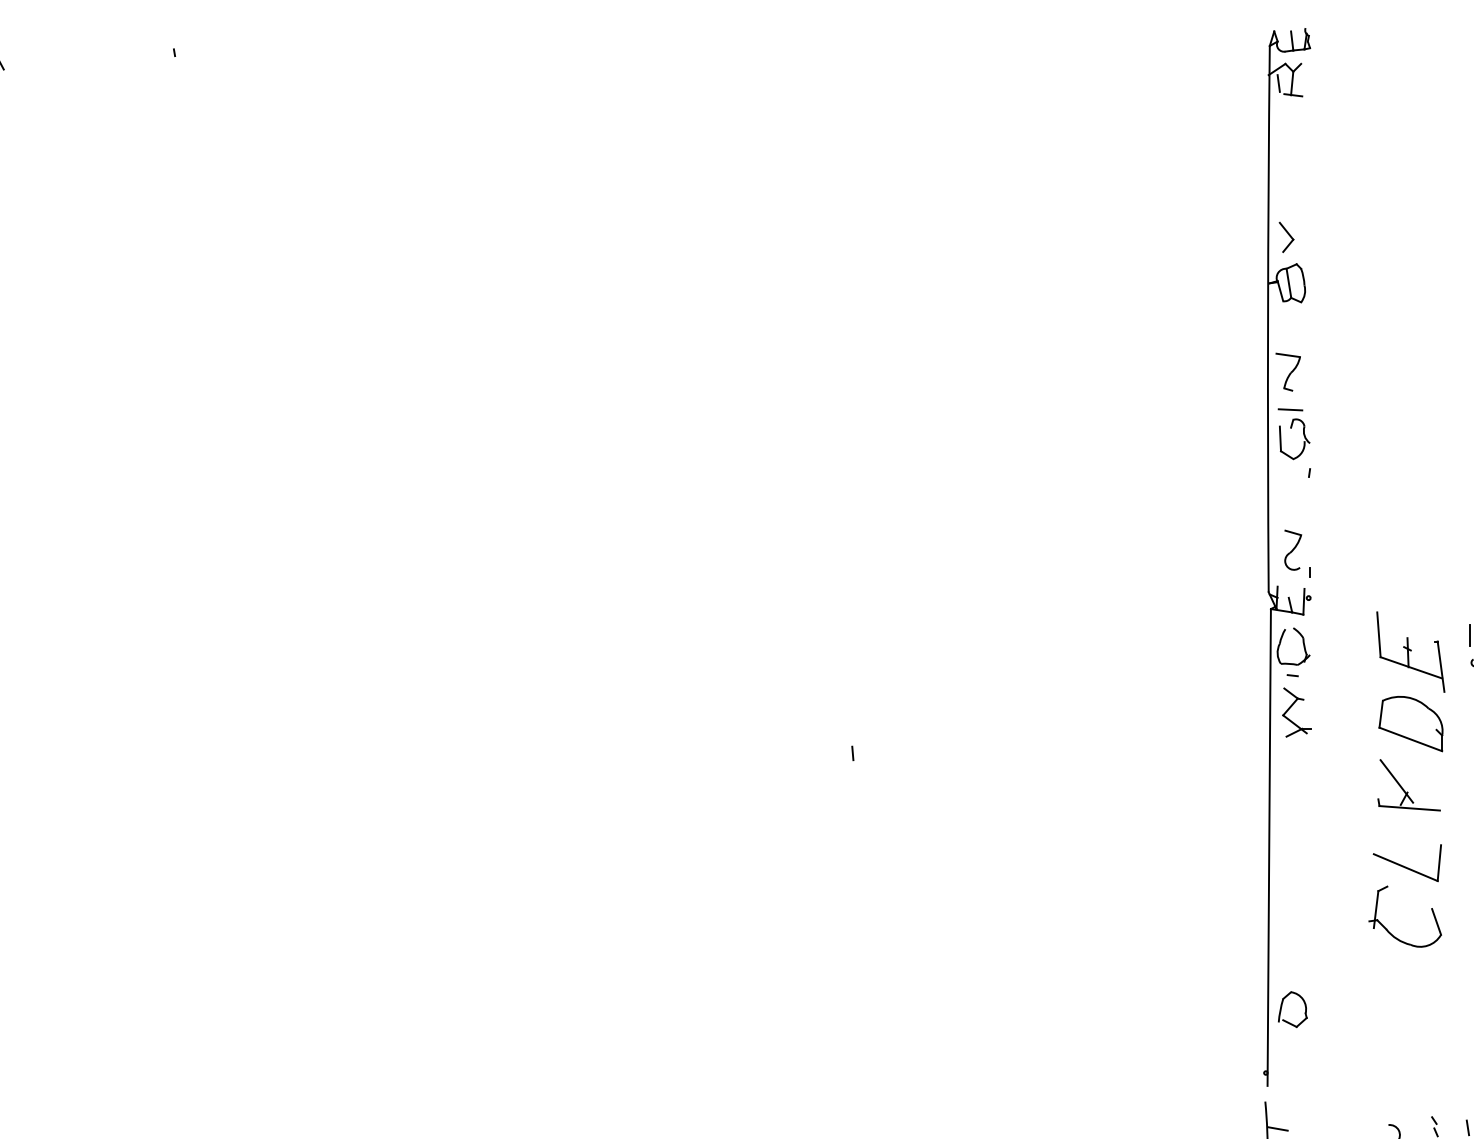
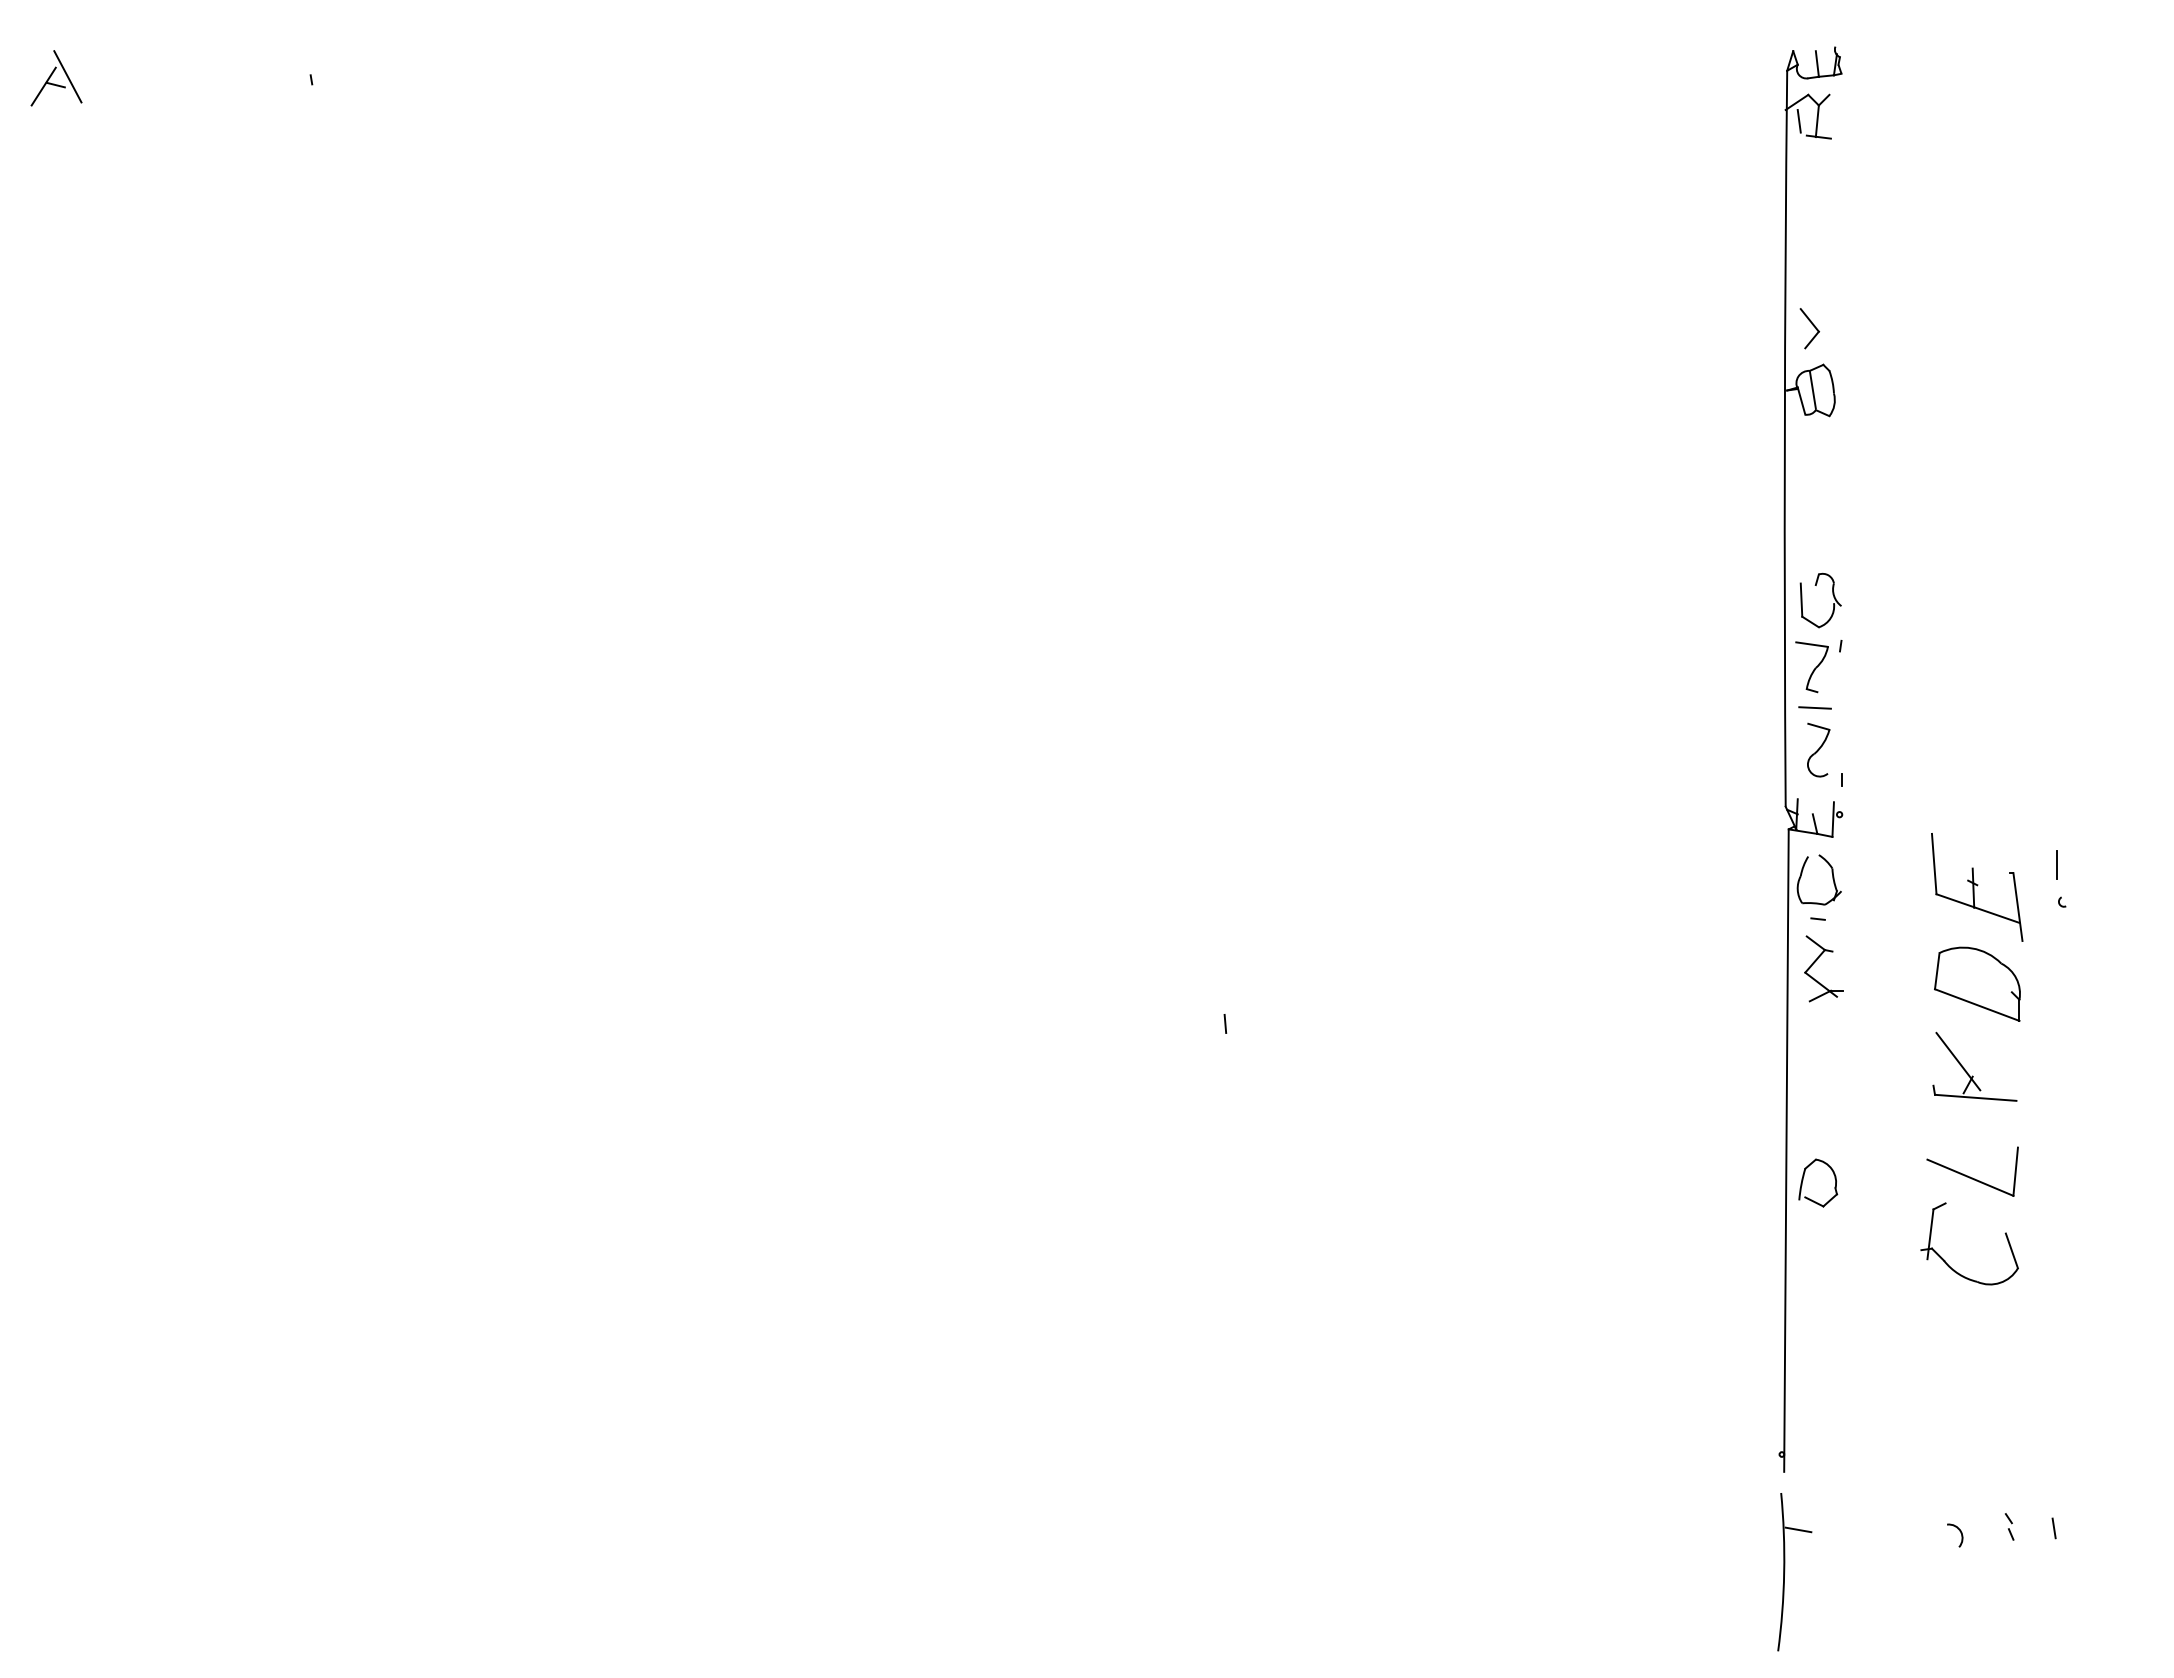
part: (1287, 372) -> (1811, 667), moved
line: (1290, 409) -> (1814, 707), moved
part: (1281, 1007) -> (1803, 1180), moved

